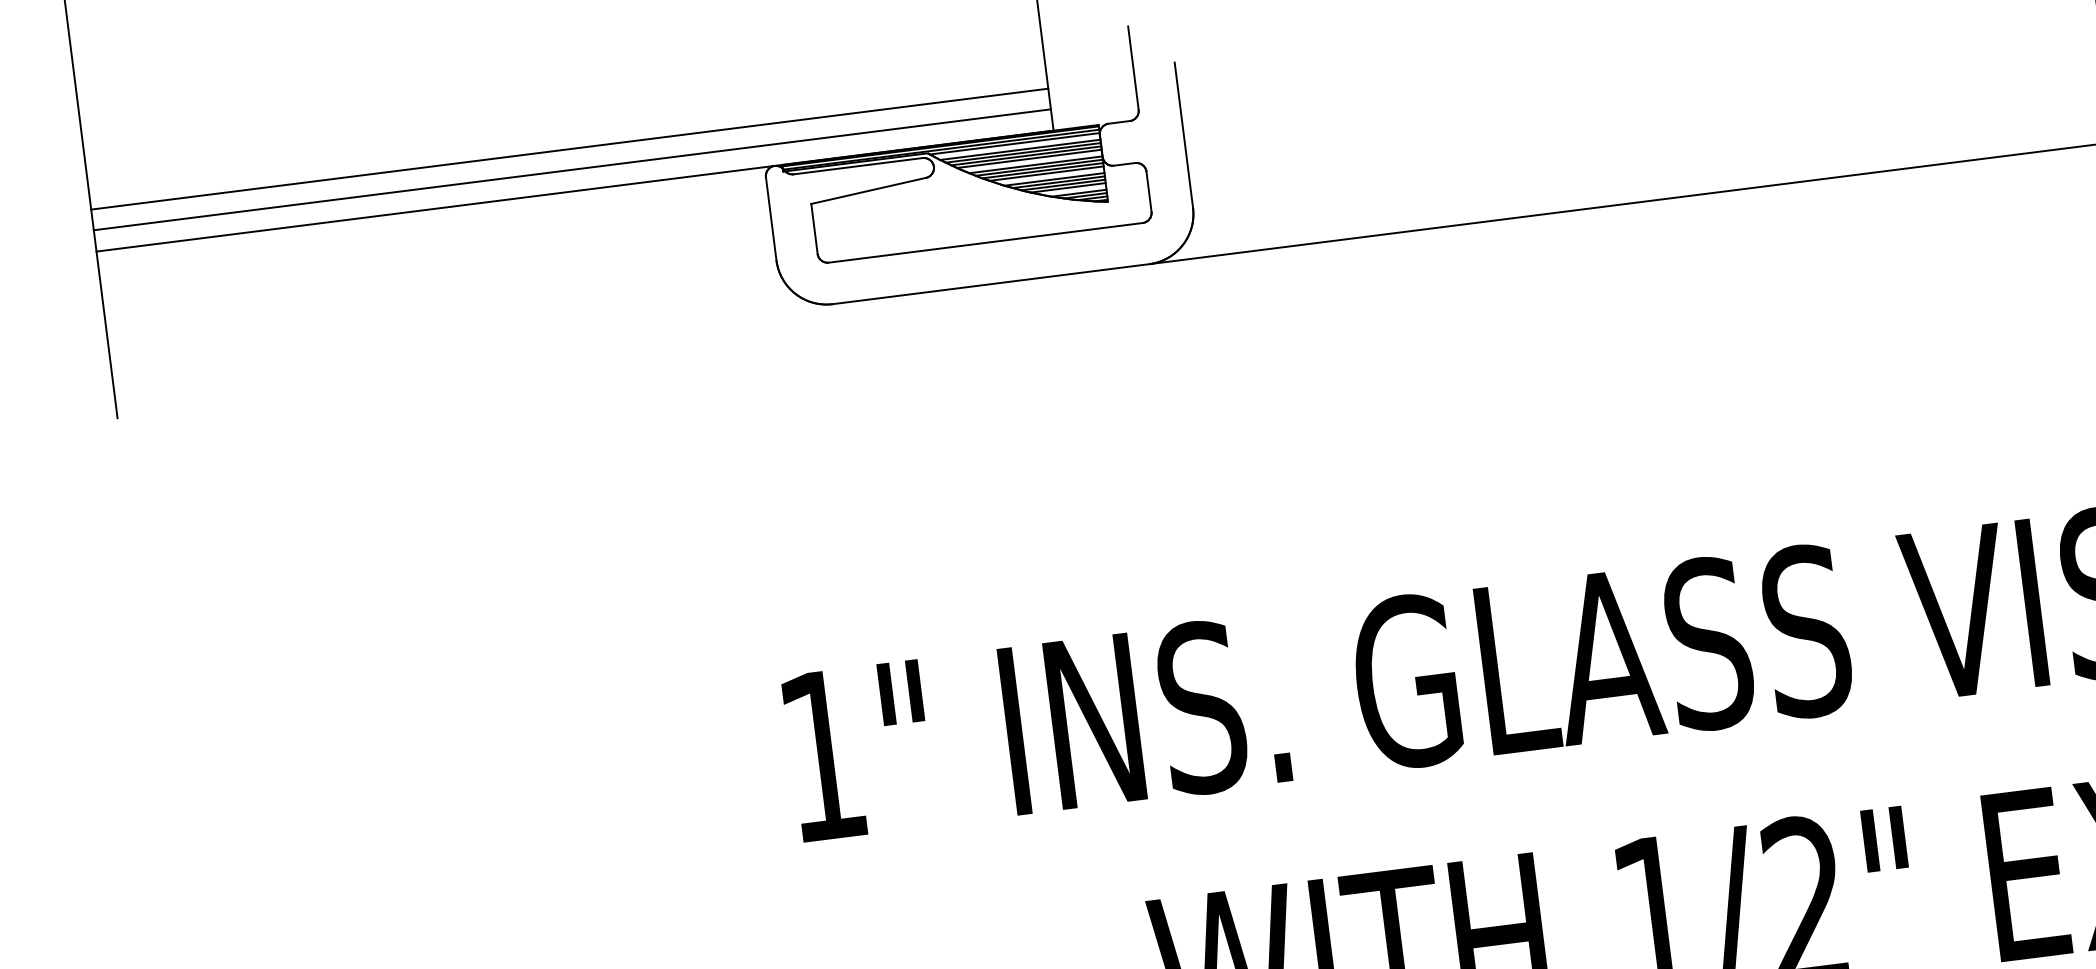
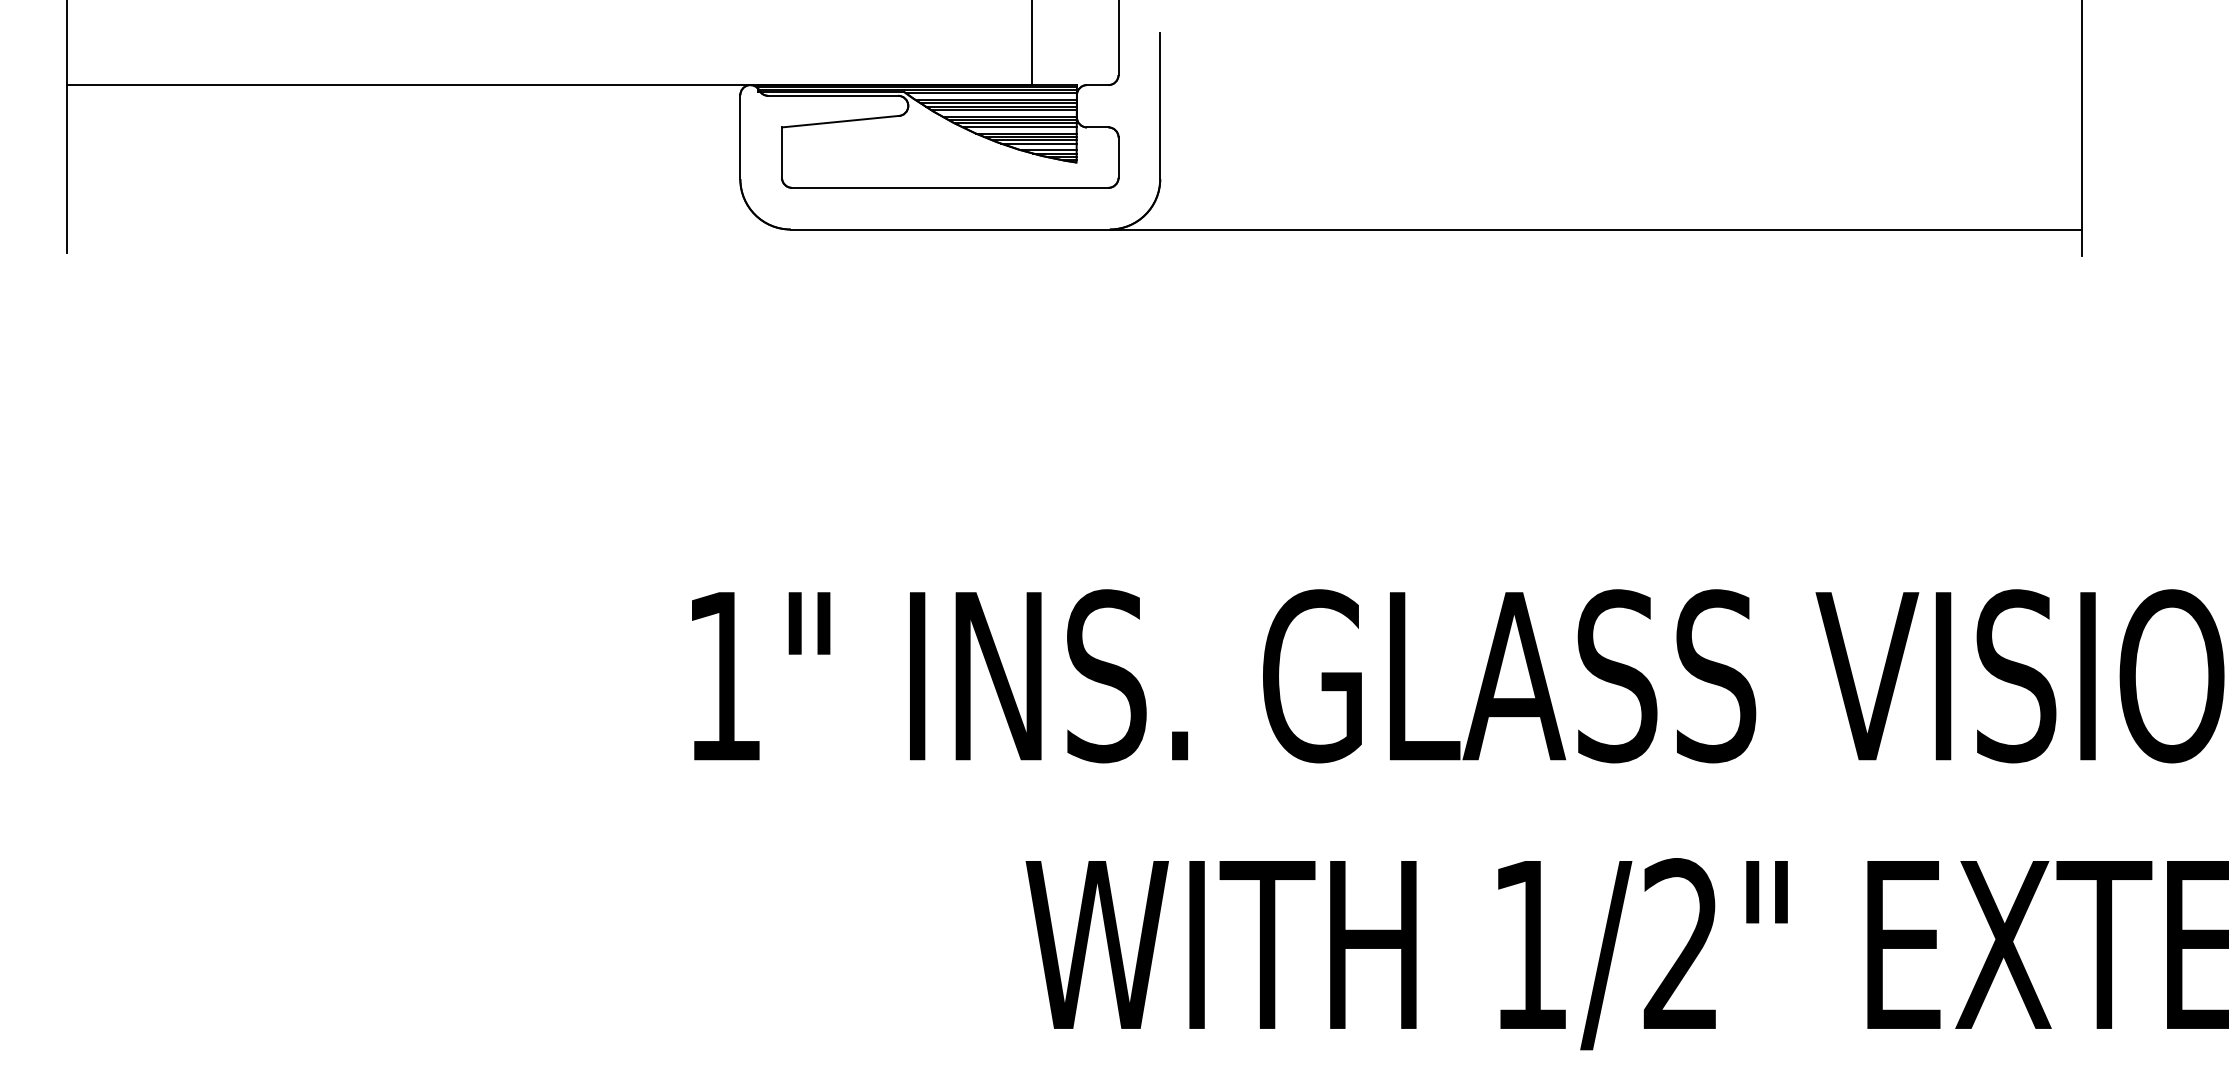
line: (569, 148) -> (548, 42), removed
line: (571, 169) -> (548, 63), removed

